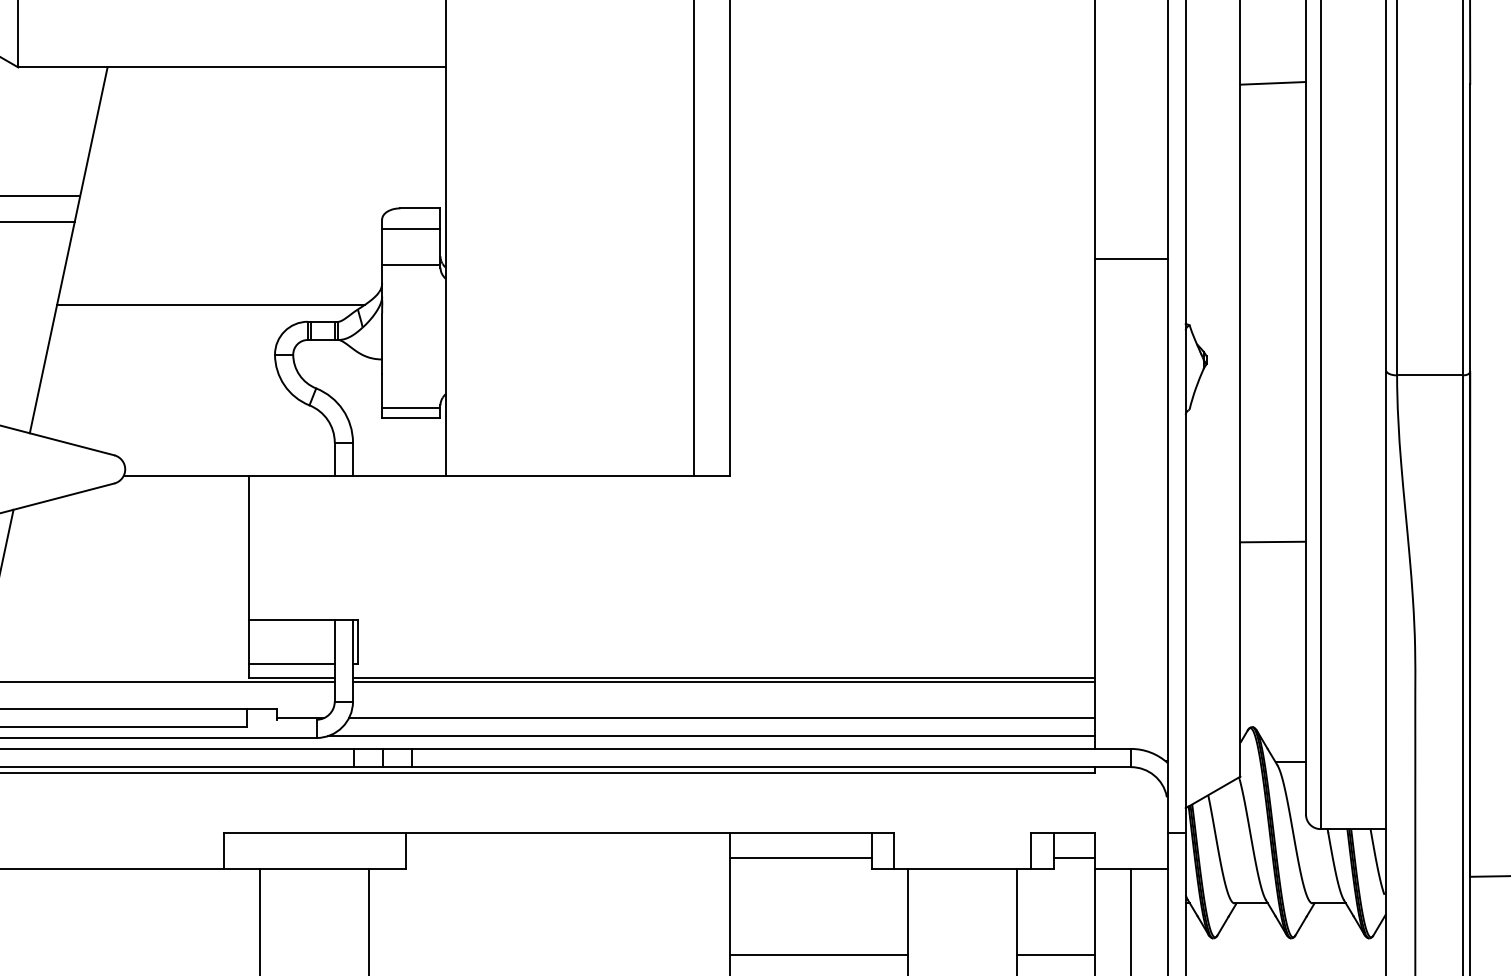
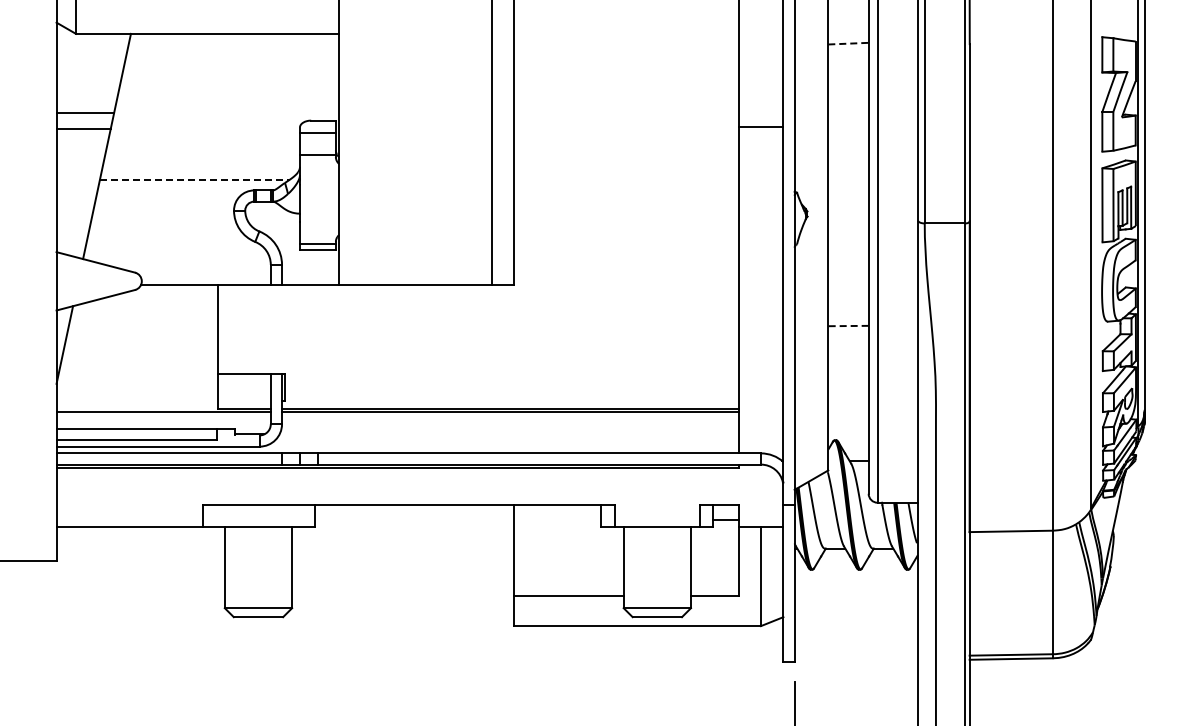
line: (1273, 83) -> (848, 43), solid -> dashed
line: (1130, 258) -> (760, 126), moved
line: (210, 303) -> (194, 179), solid -> dashed
line: (1271, 542) -> (847, 326), solid -> dashed
line: (292, 664) -> (244, 401), removed
line: (720, 718) -> (508, 434), removed
line: (711, 736) -> (502, 445), removed
line: (800, 857) -> (557, 520), removed
line: (818, 955) -> (568, 580), removed
line: (1055, 955) -> (714, 580), removed

